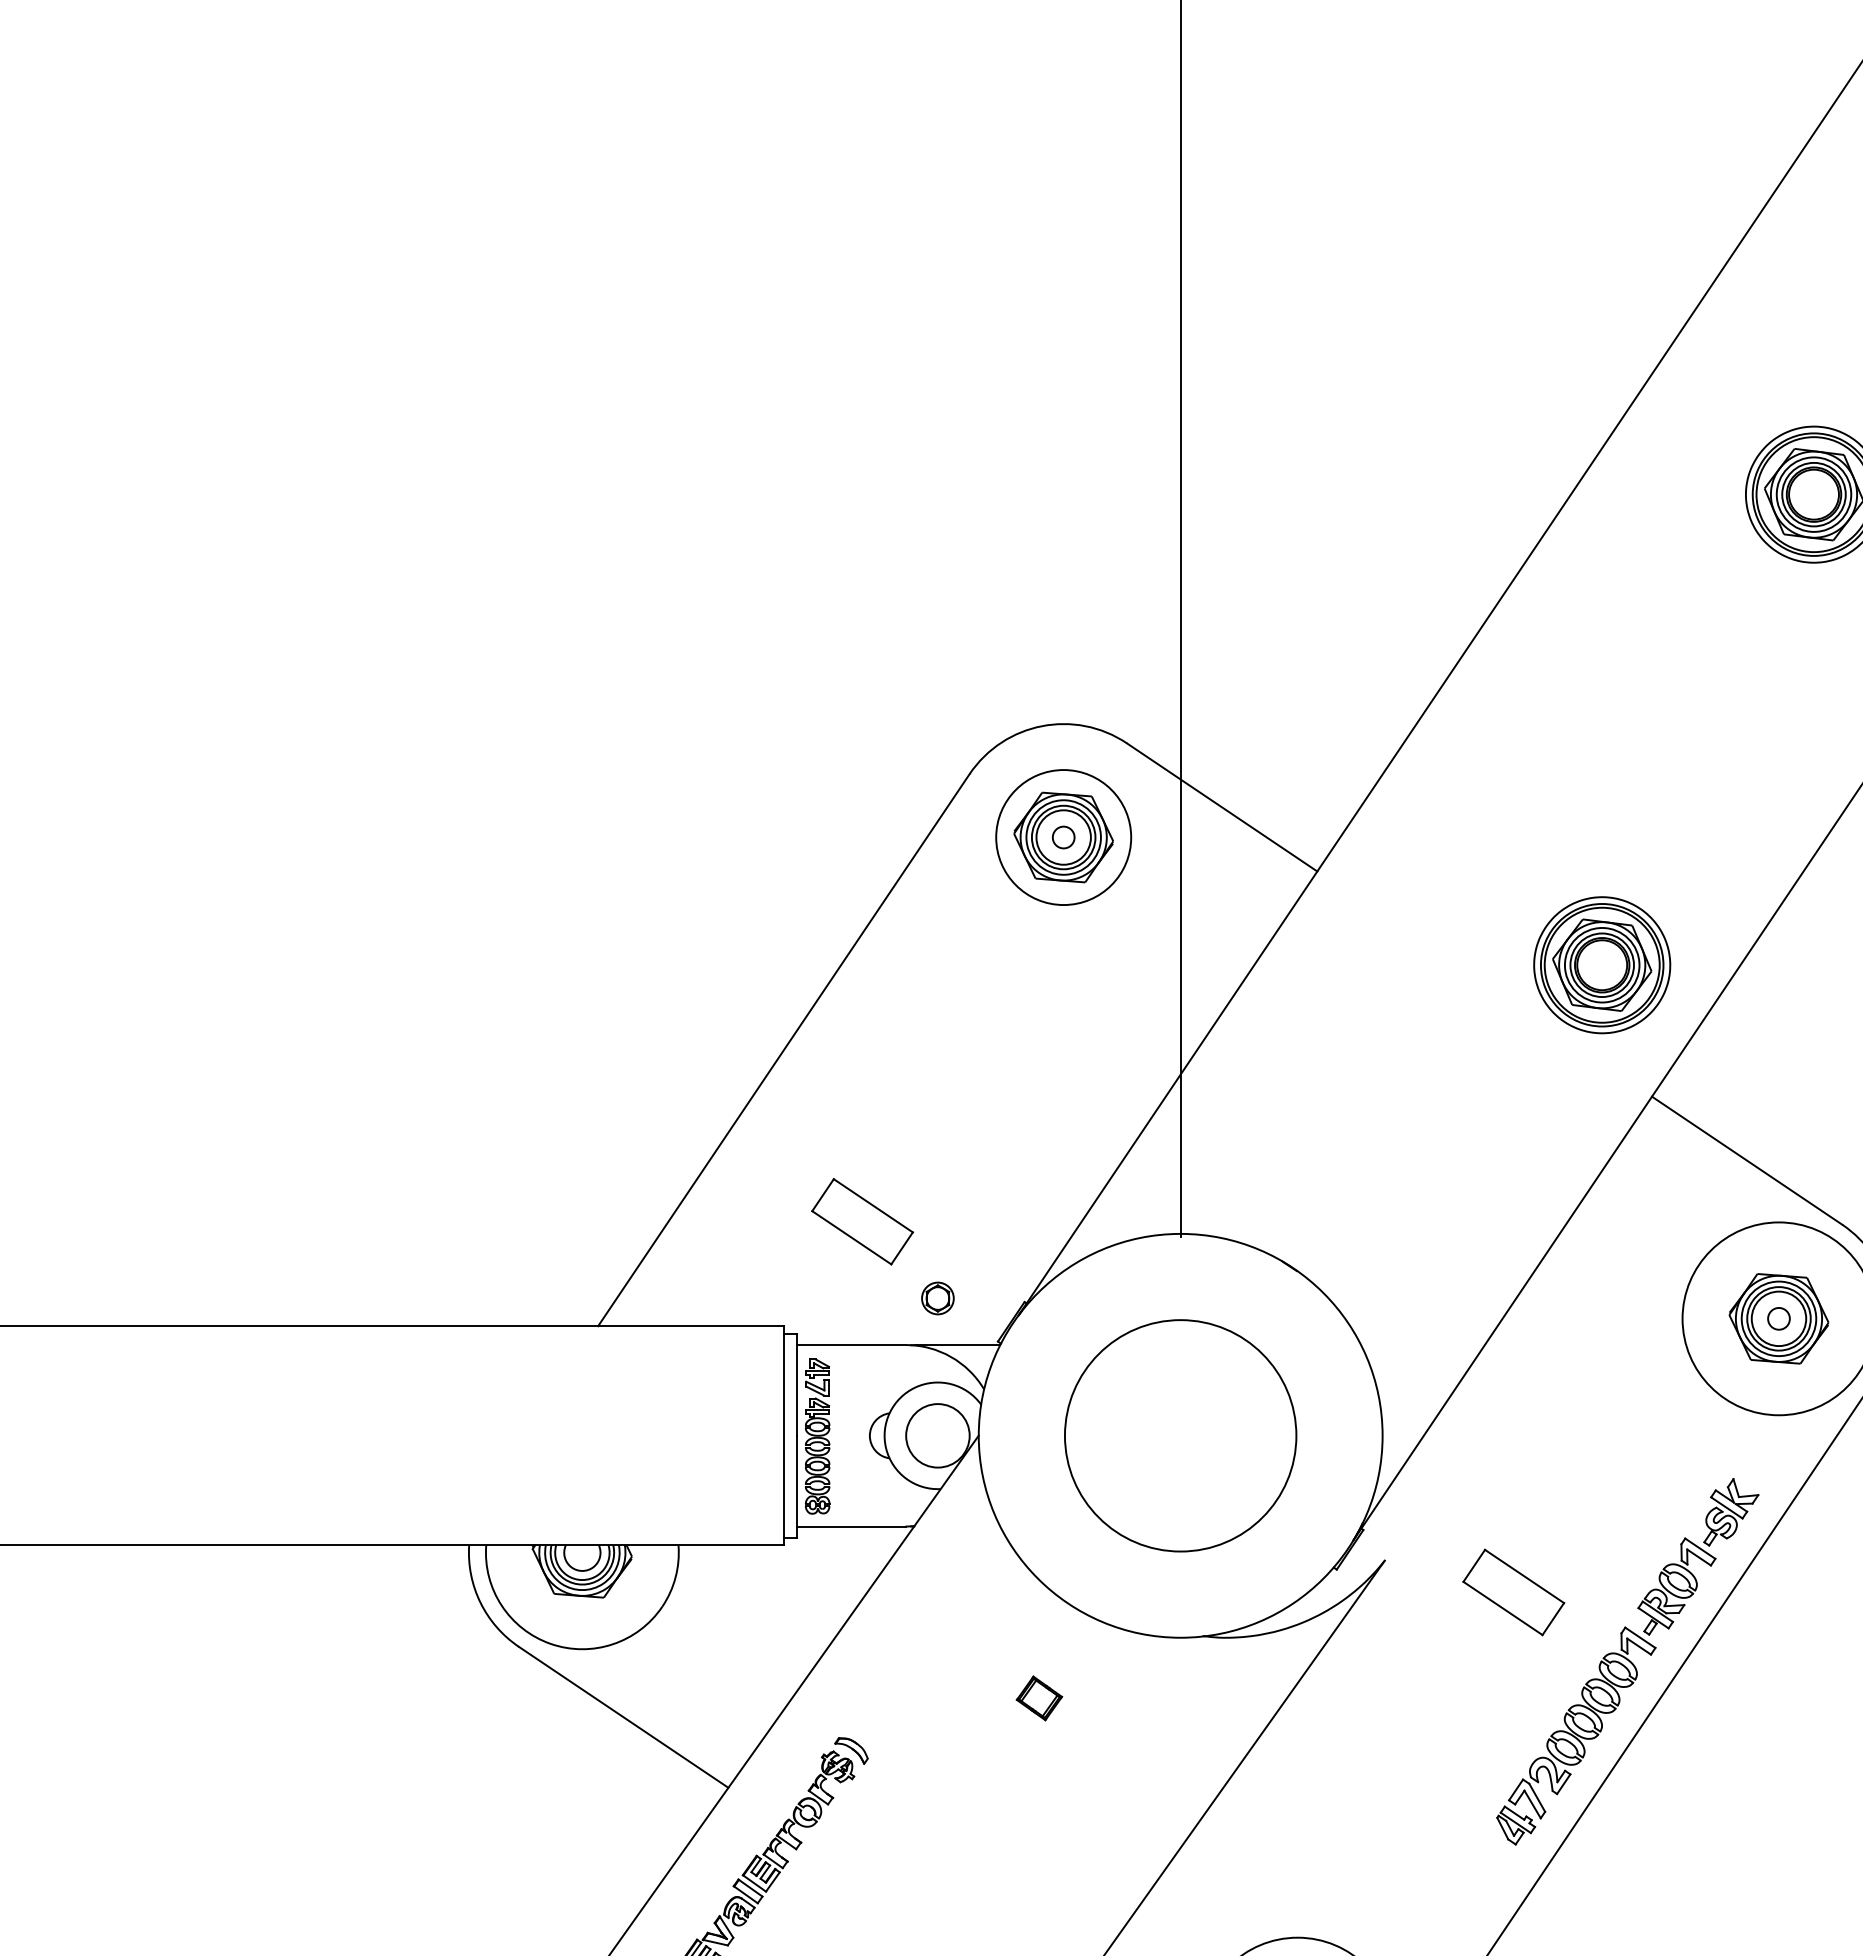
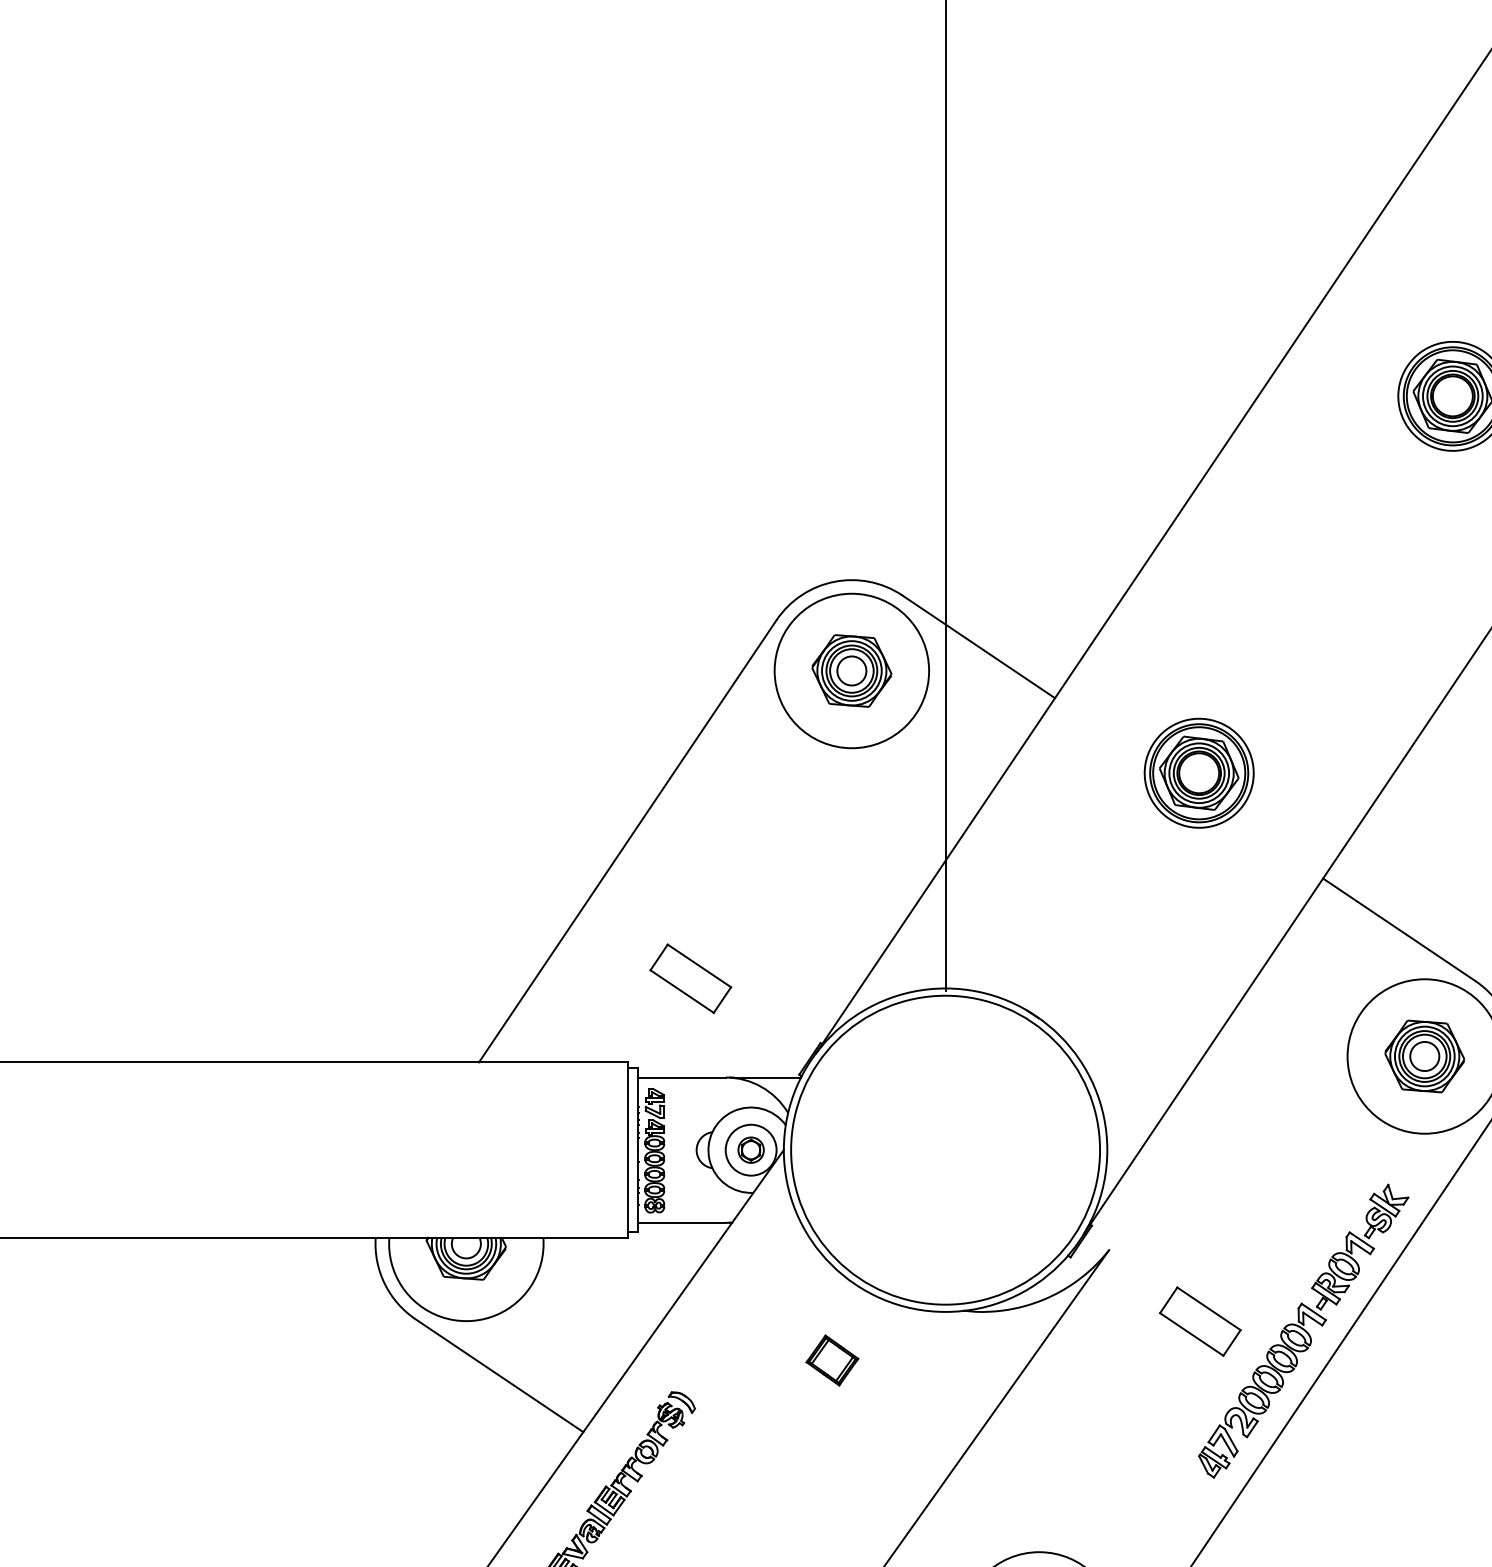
circle: (1063, 836) -> (851, 670), size x1.43
circle: (1063, 836) -> (851, 670), size x1.67
part: (1601, 964) -> (1198, 772), moved
part: (937, 1297) -> (750, 1149), moved
circle: (1778, 1318) -> (1424, 1056), size x1.67
circle: (1180, 1434) -> (945, 1149), size x1.67
part: (1513, 1592) -> (1200, 1321), moved
part: (1039, 1698) -> (832, 1360), size x1.43

